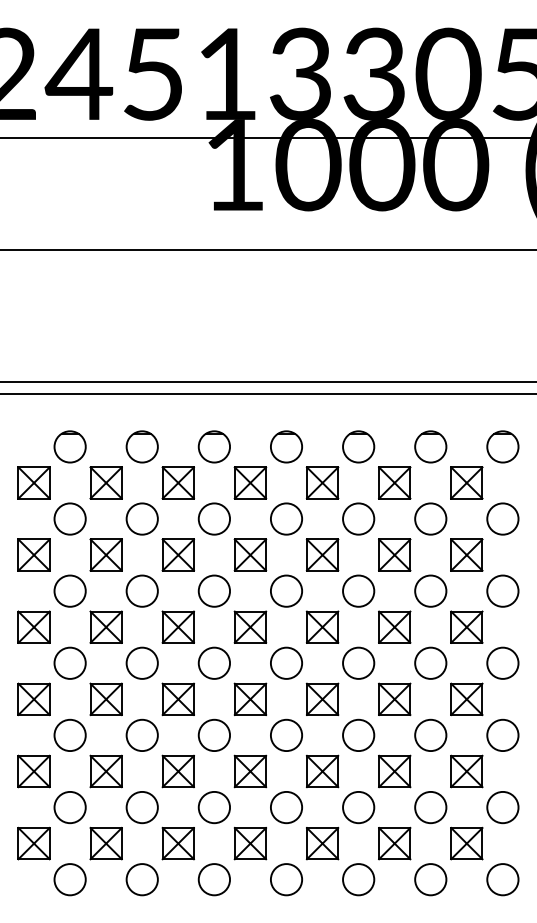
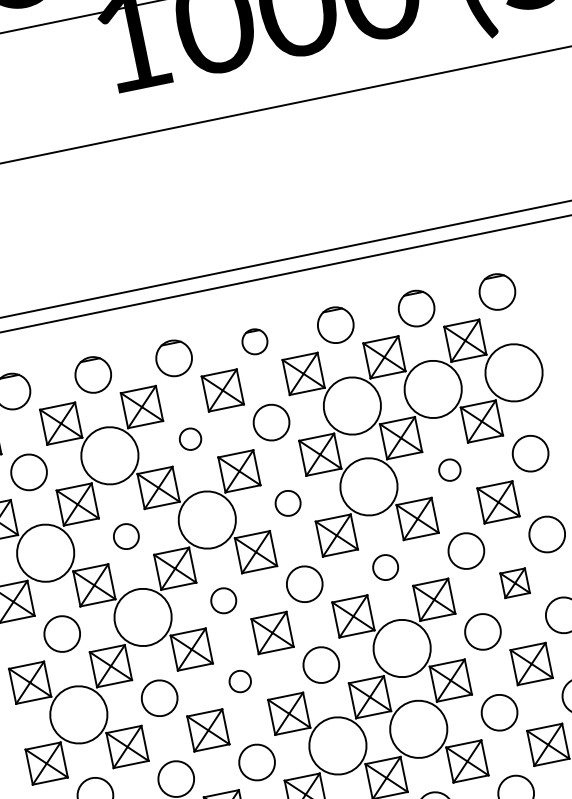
circle: (286, 446) -> (254, 341), size x0.7
circle: (141, 518) -> (108, 455), size x1.6
circle: (213, 518) -> (189, 438), size x0.6
circle: (358, 518) -> (352, 405), size x1.6
circle: (430, 518) -> (432, 388), size x1.6
circle: (502, 518) -> (513, 372), size x1.6
circle: (69, 590) -> (44, 552), size x1.6
circle: (141, 590) -> (125, 536), size x0.7
circle: (214, 590) -> (207, 519), size x1.6
circle: (286, 590) -> (287, 502), size x0.7
circle: (358, 590) -> (368, 486), size x1.6
circle: (430, 590) -> (449, 469), size x0.6
circle: (141, 662) -> (142, 616), size x1.6
circle: (213, 662) -> (222, 600), size x0.7
circle: (358, 662) -> (385, 566), size x0.7
part: (466, 699) -> (514, 583), size x0.7
circle: (213, 734) -> (239, 680), size x0.6
circle: (69, 735) -> (78, 715), size x1.6
circle: (358, 735) -> (402, 648), size x1.6
circle: (286, 807) -> (337, 745), size x1.6
circle: (358, 807) -> (418, 729), size x1.6

